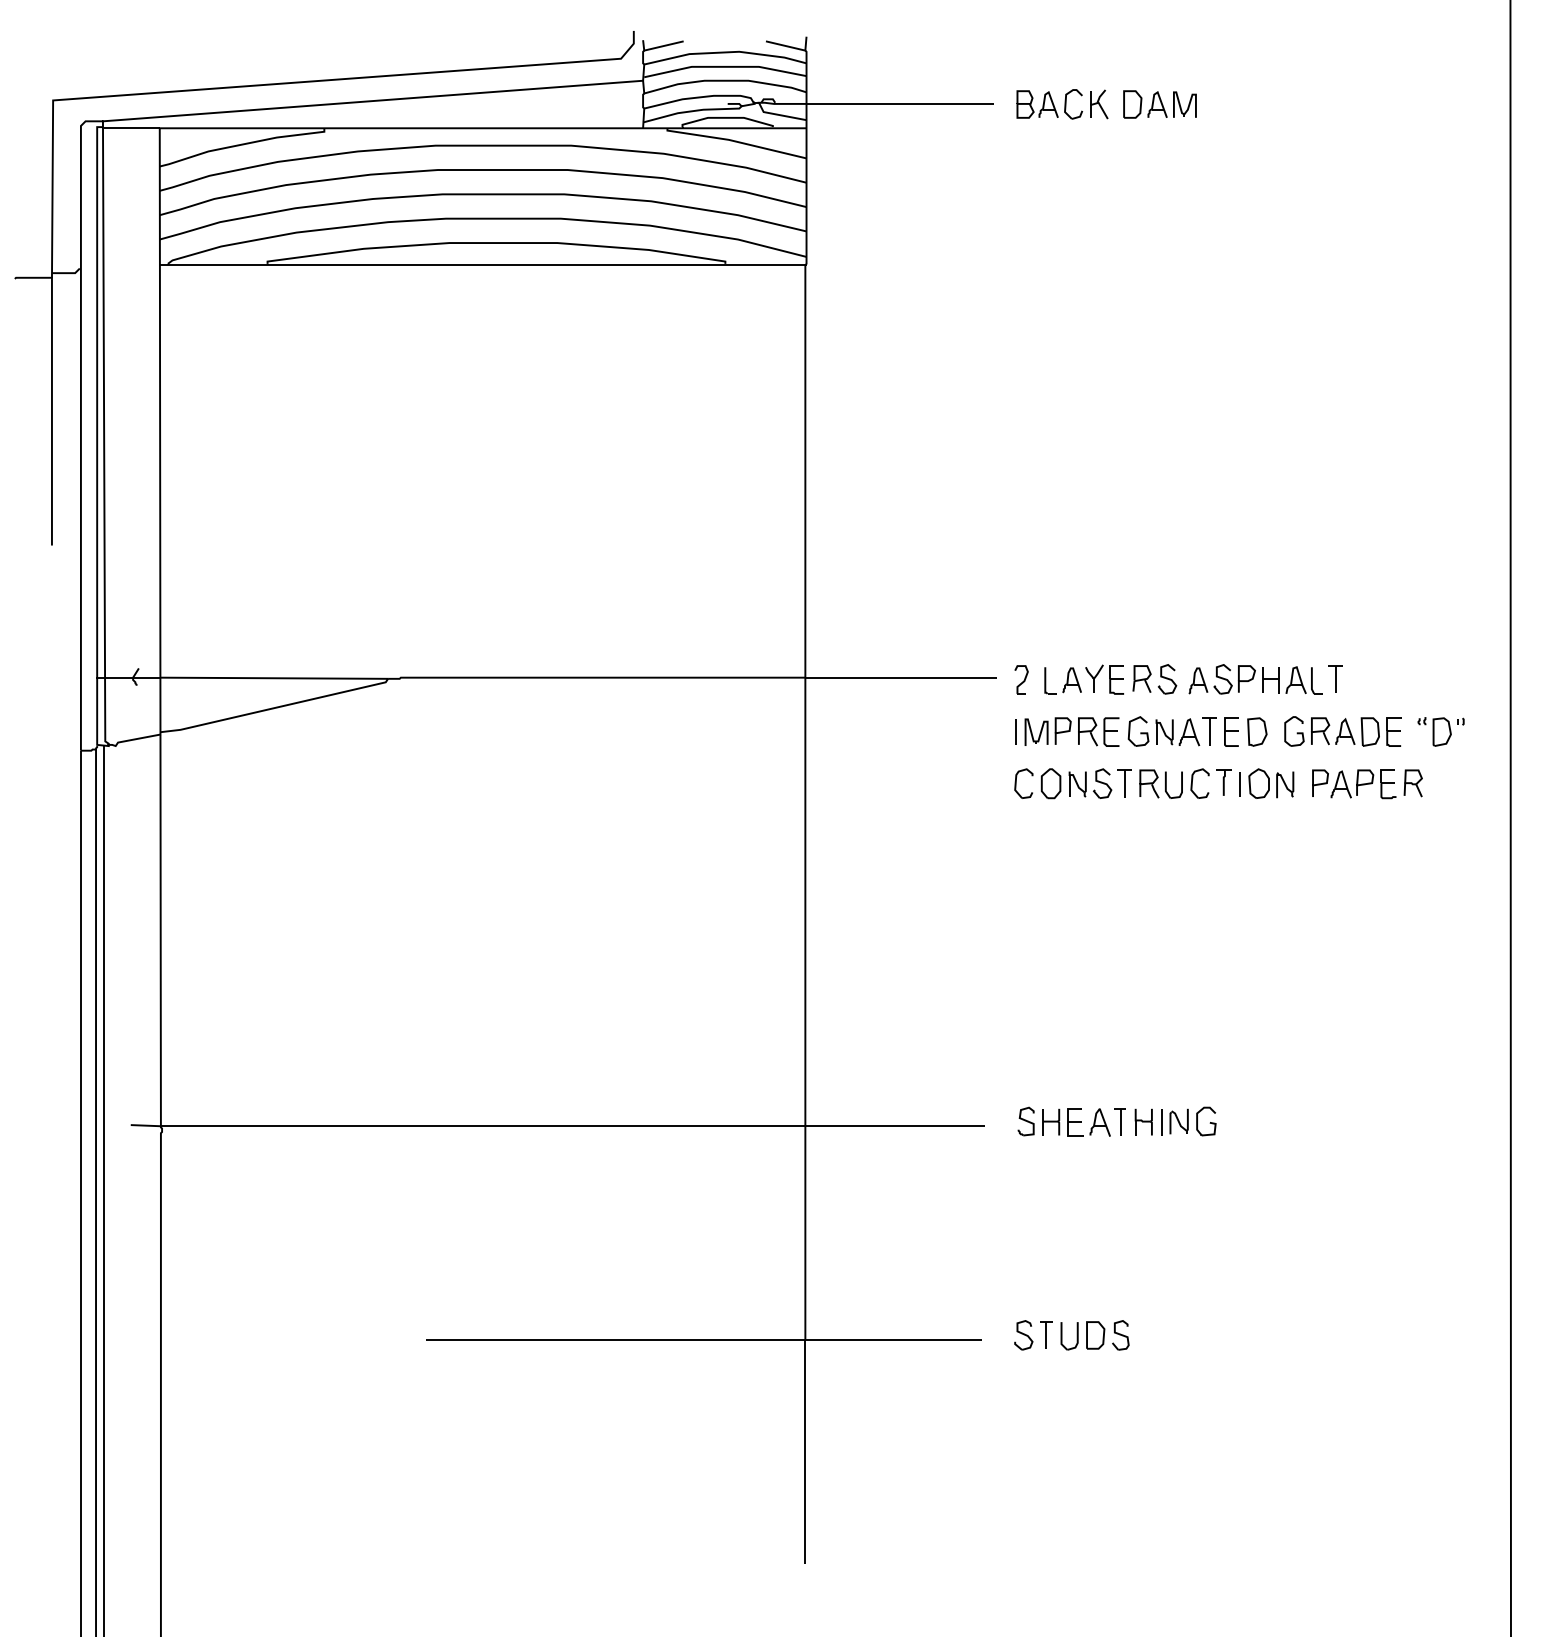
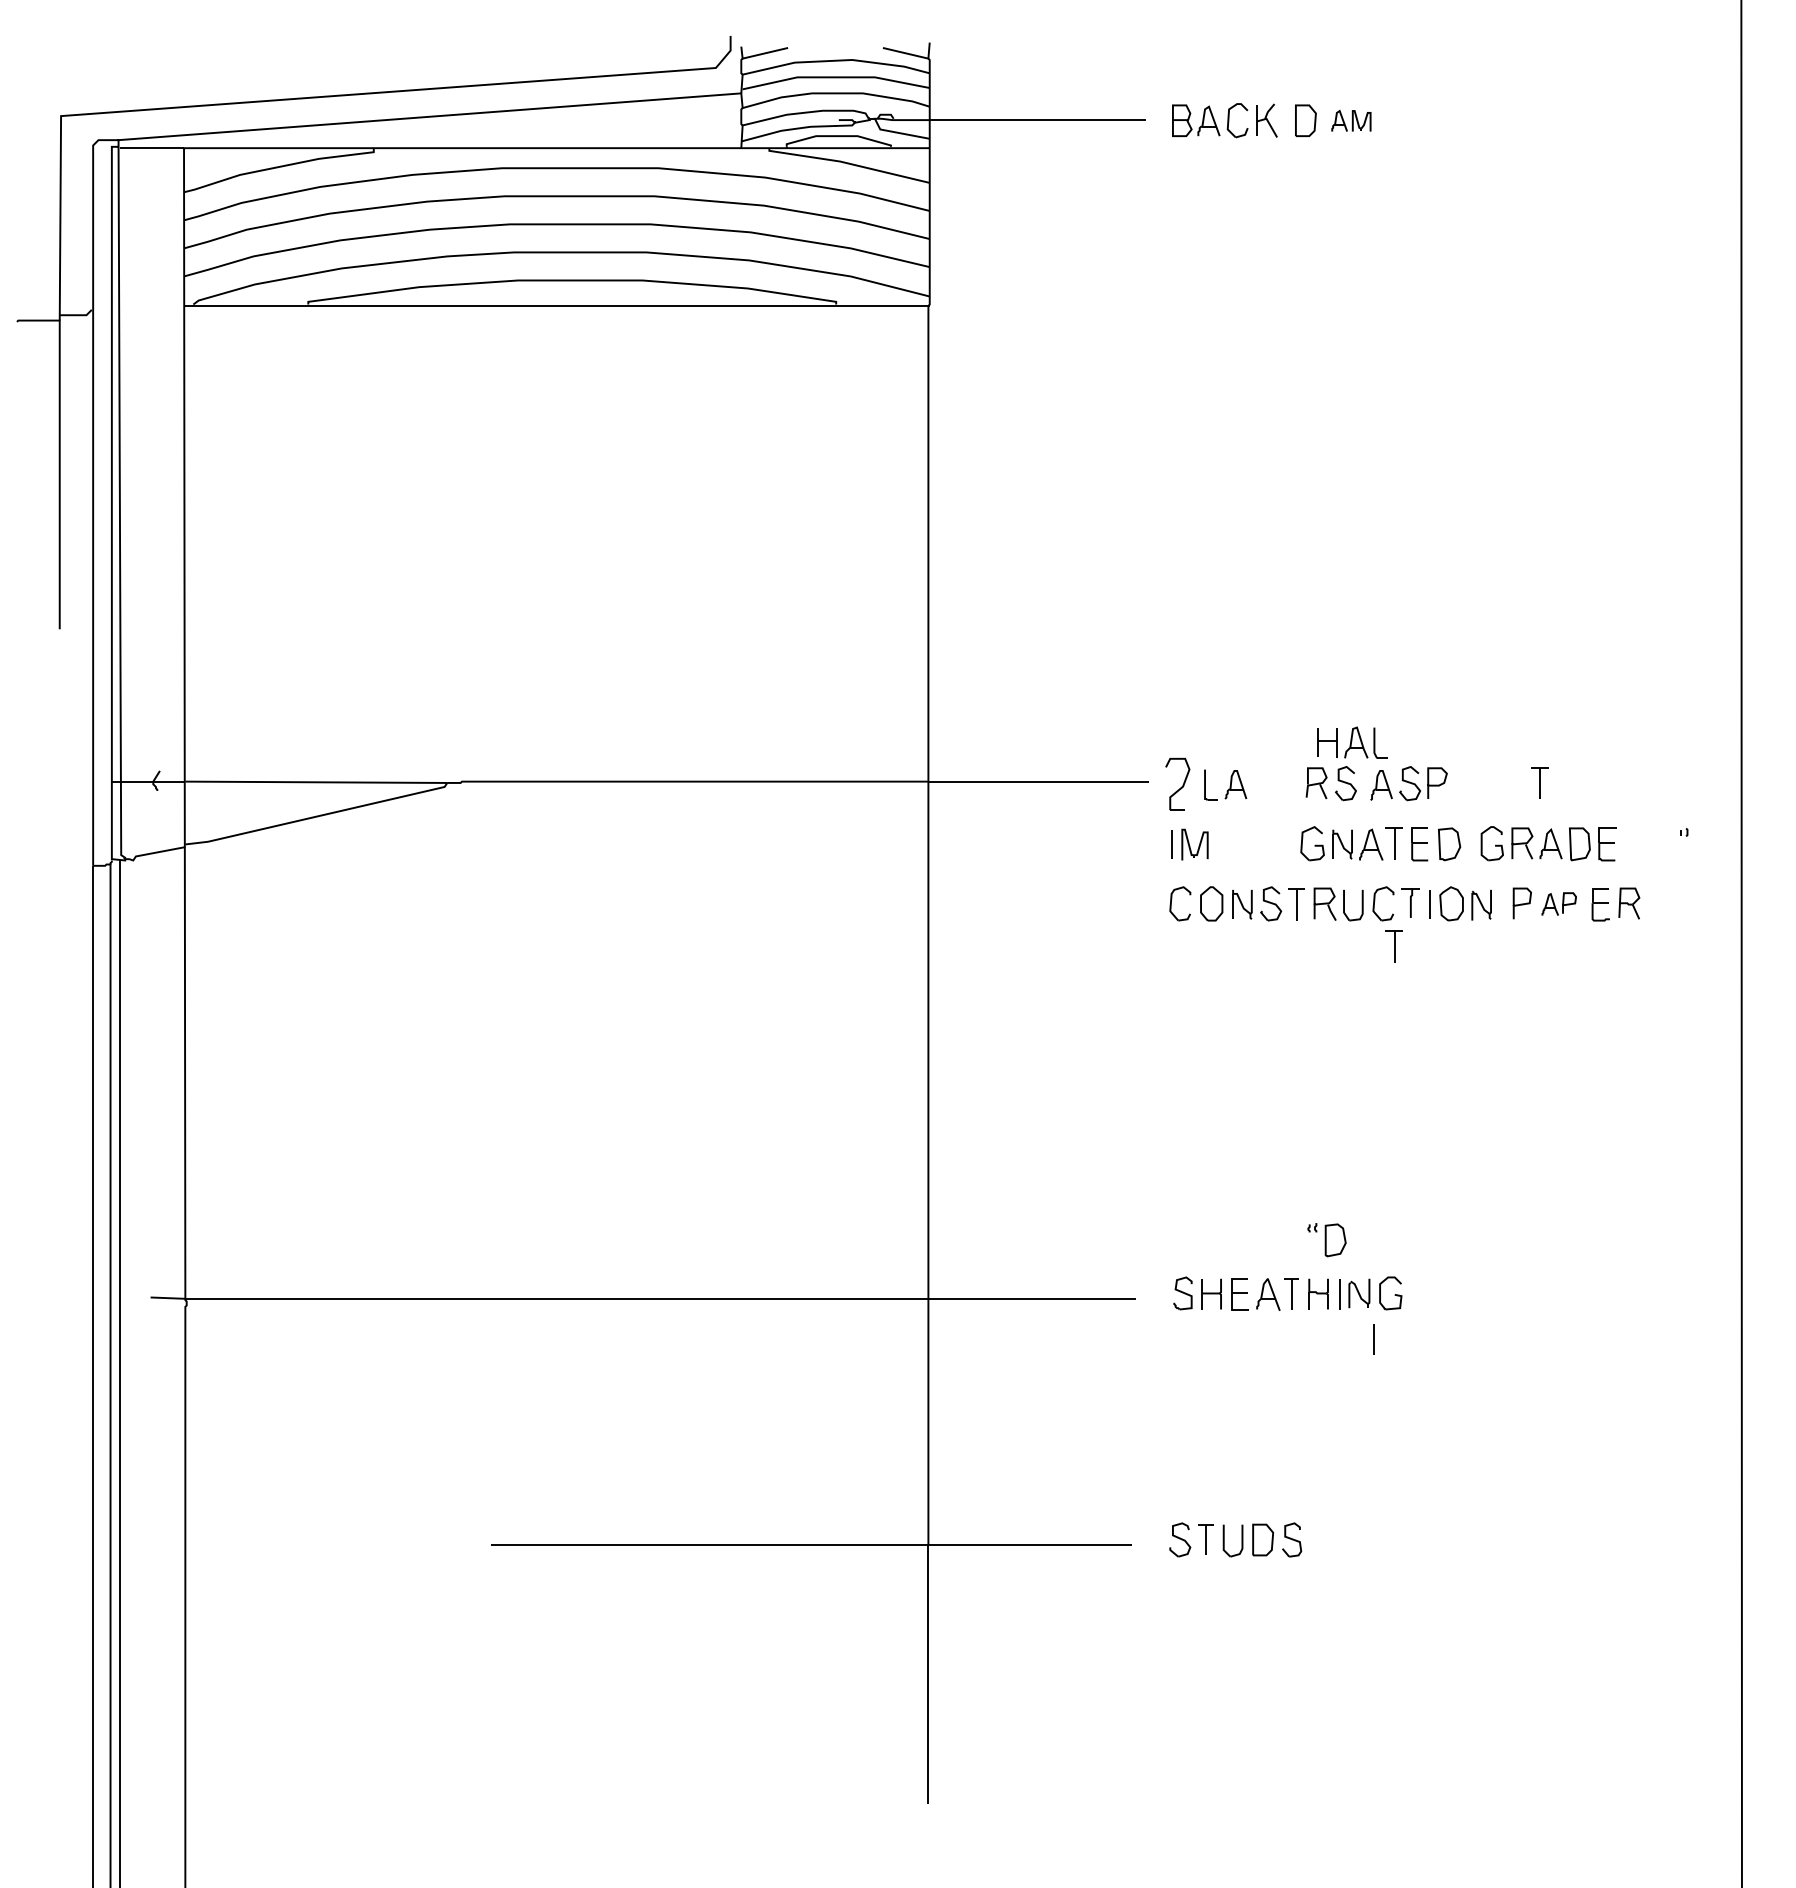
part: (1172, 104) -> (1351, 120), size x0.7
part: (1021, 679) -> (1177, 783), size x1.6
part: (1104, 679) -> (1273, 783), removed
part: (1292, 680) -> (1352, 742), moved
part: (1087, 732) -> (1253, 844), removed
part: (1434, 732) -> (1326, 1240), moved
part: (1352, 783) -> (1559, 903), size x0.7
part: (1208, 820) -> (1393, 946), added
line: (1191, 1161) -> (1373, 1339), added

